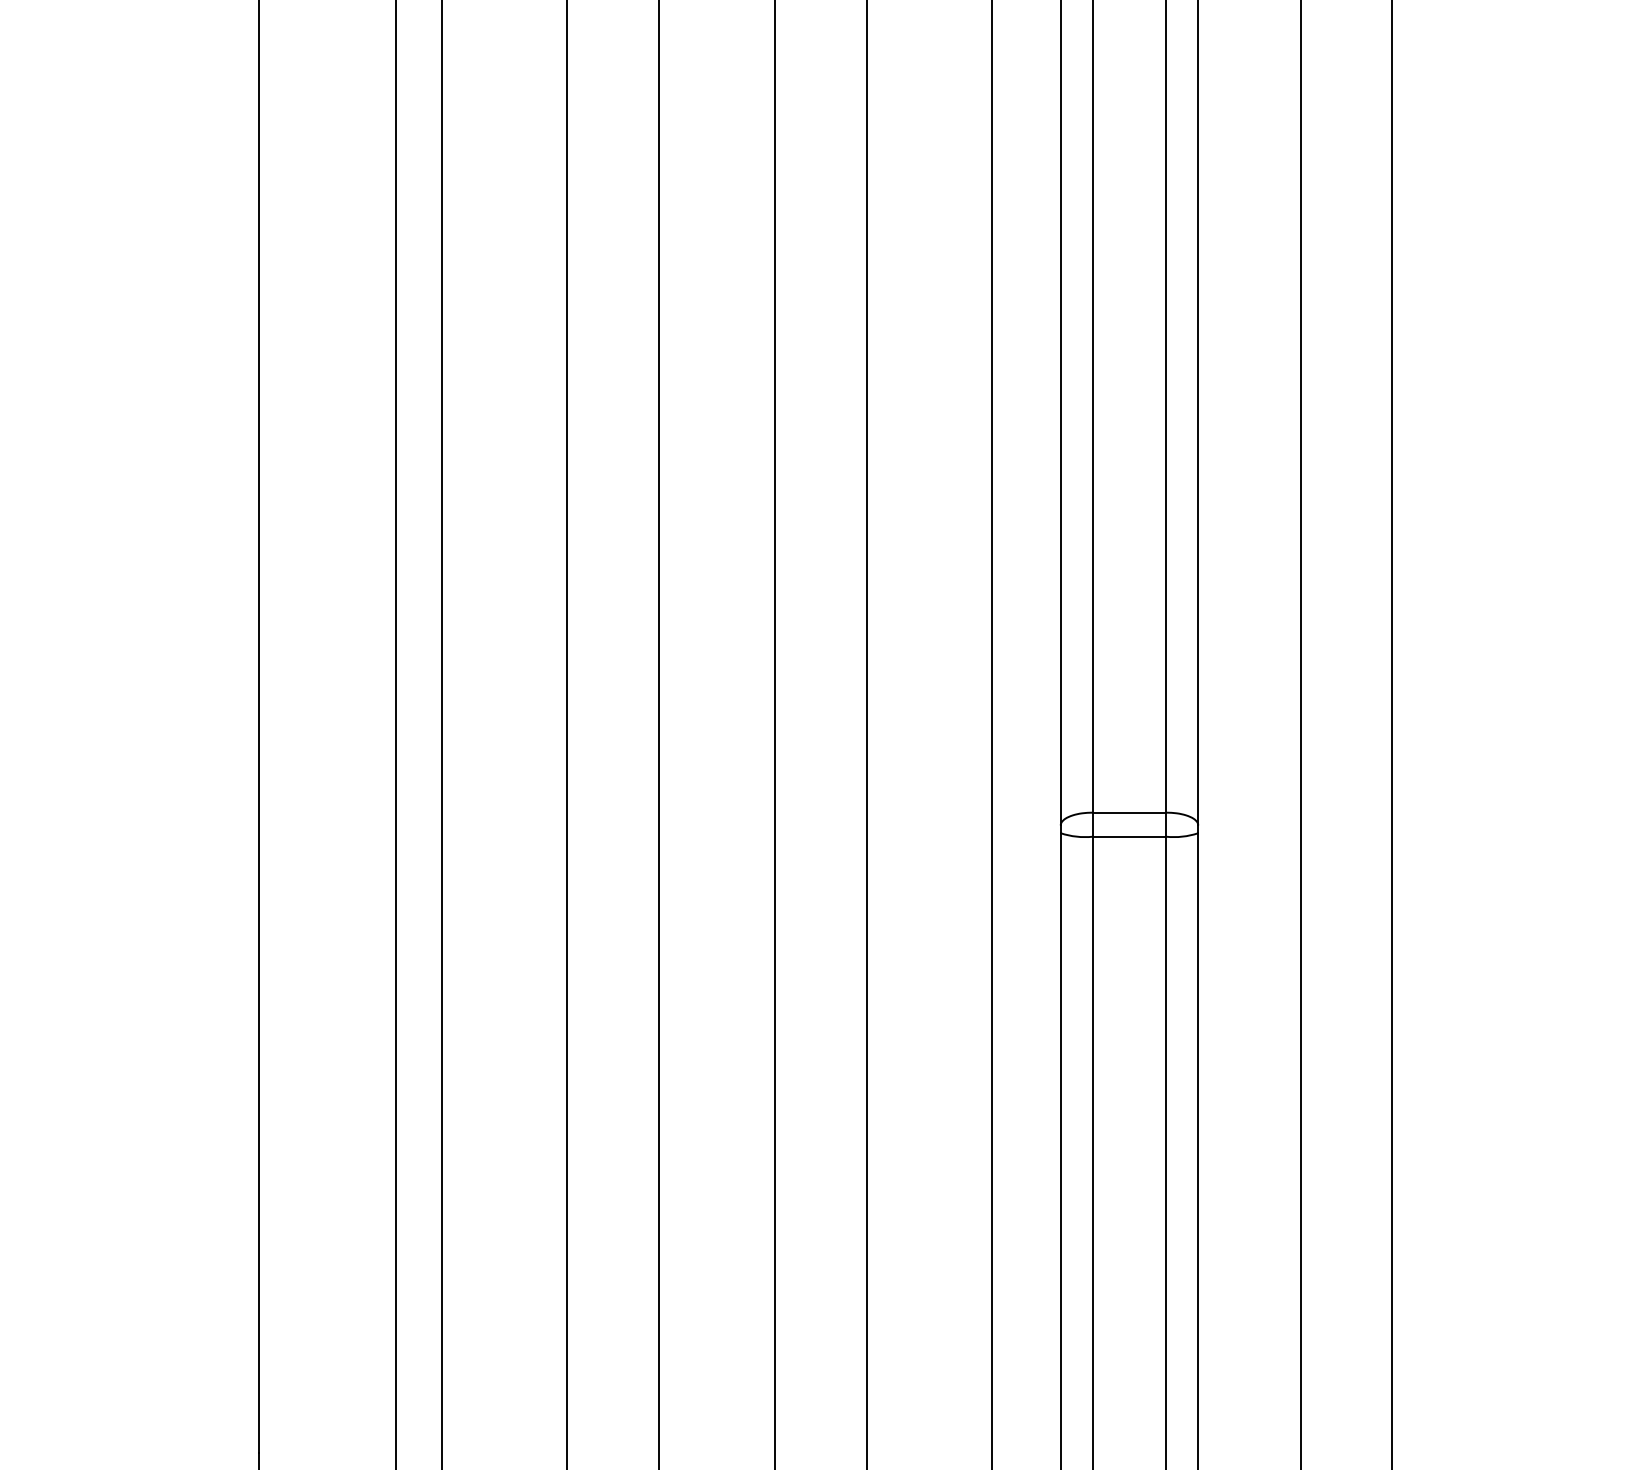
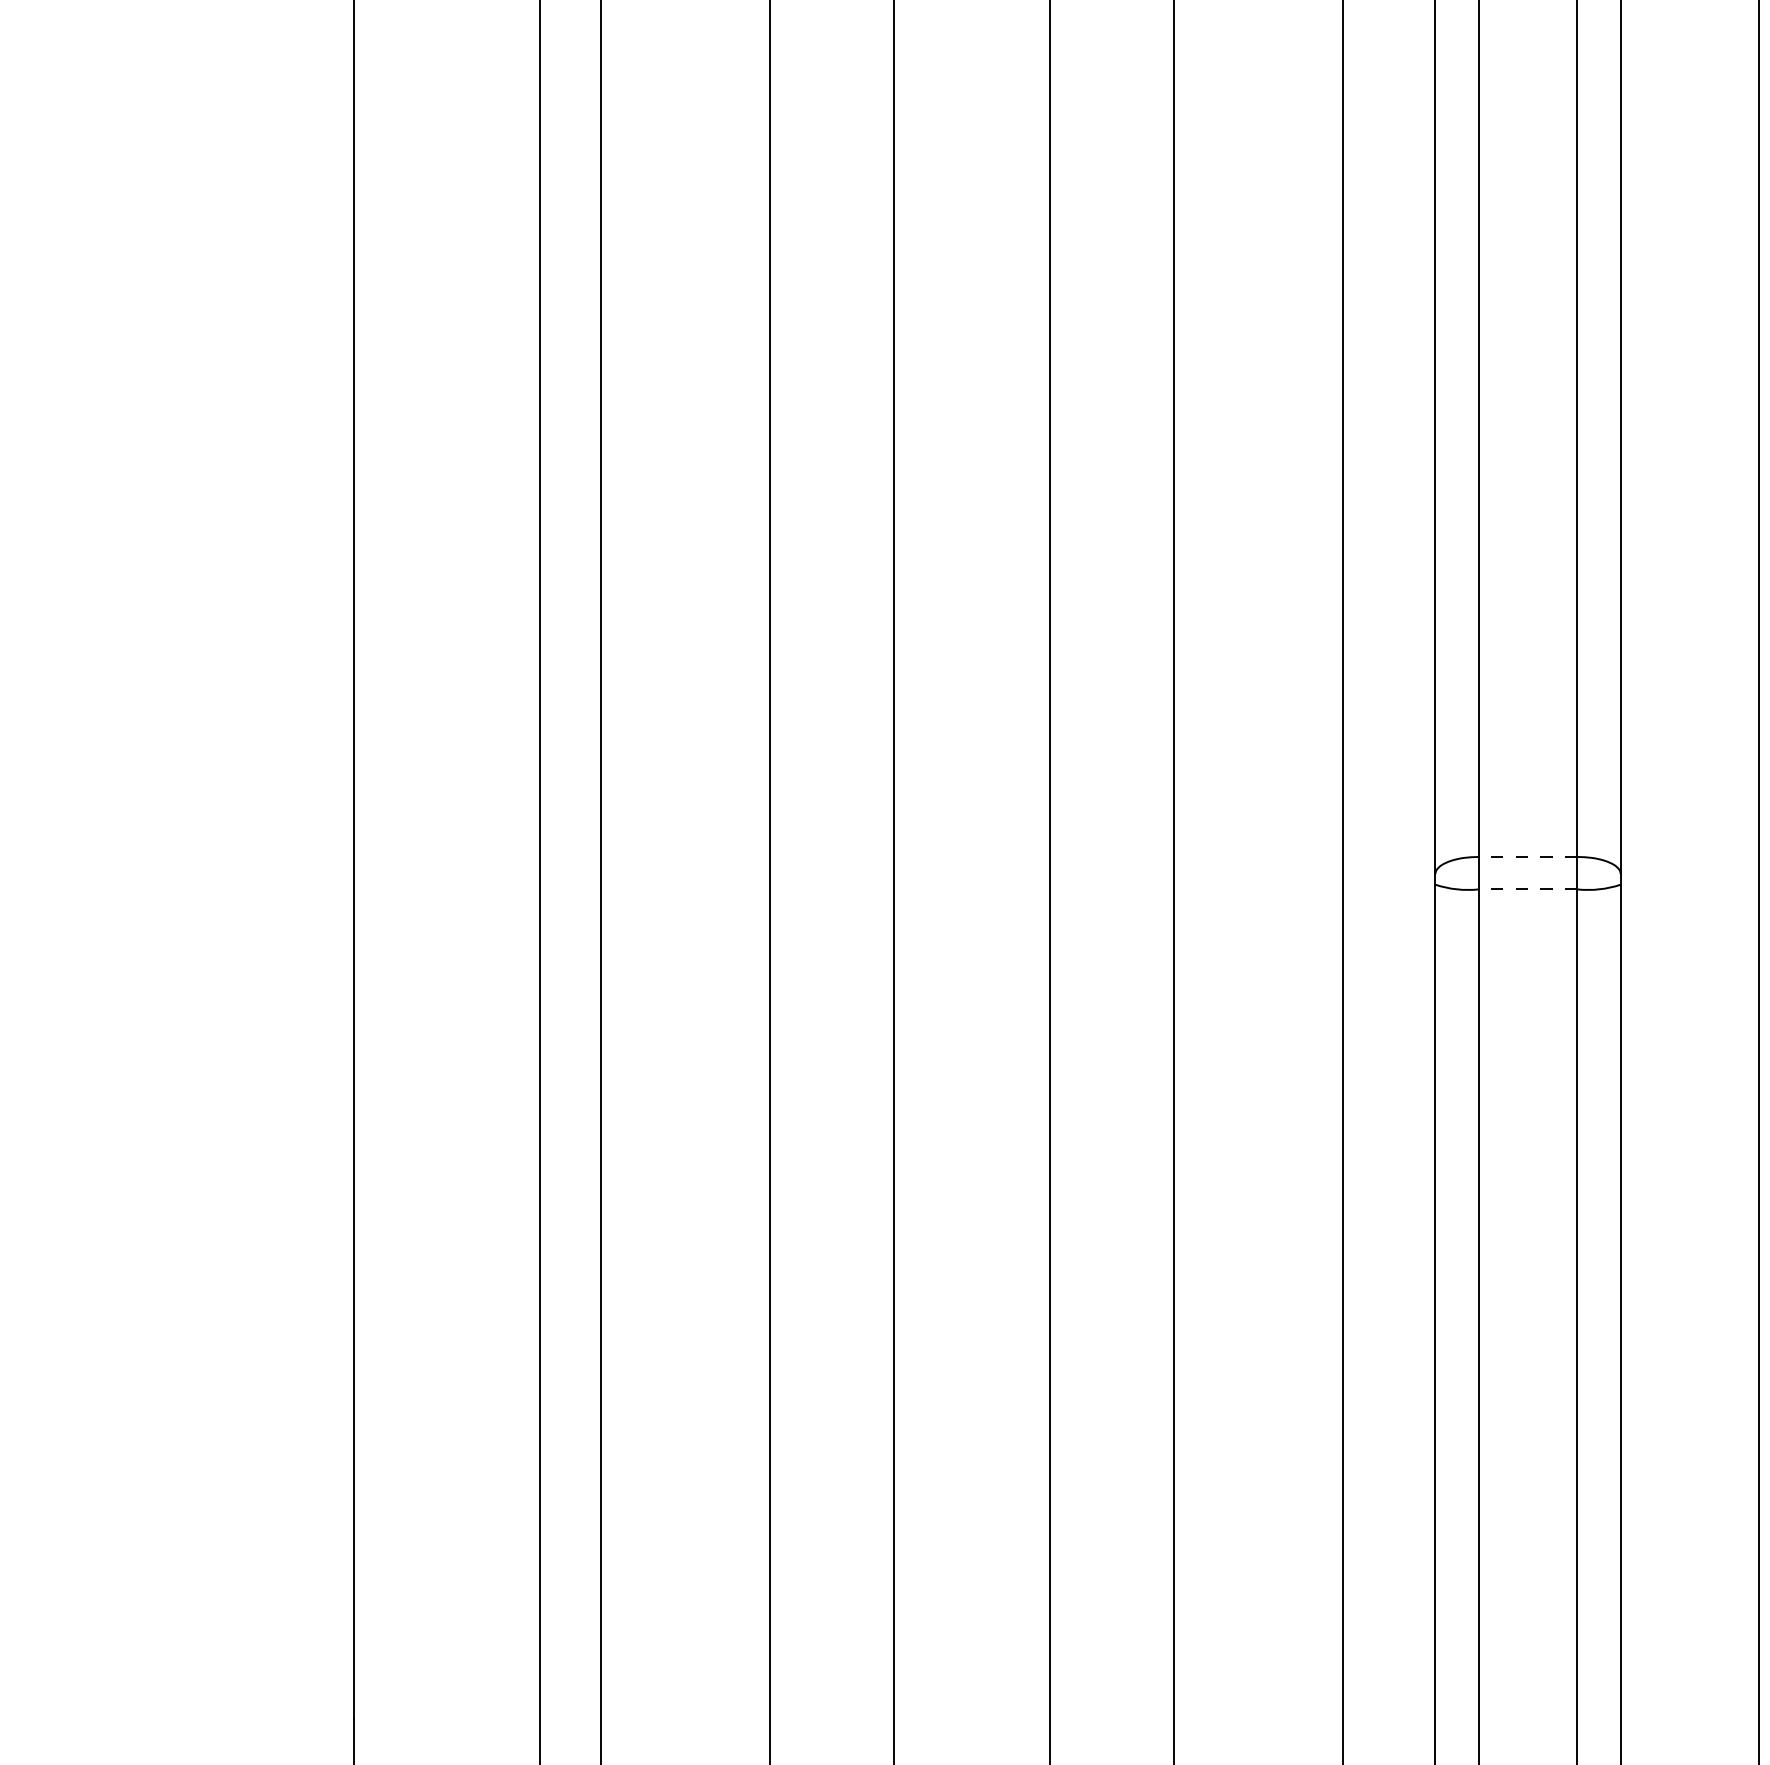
line: (1129, 812) -> (1528, 856), solid -> dashed
line: (1129, 836) -> (1528, 889), solid -> dashed

